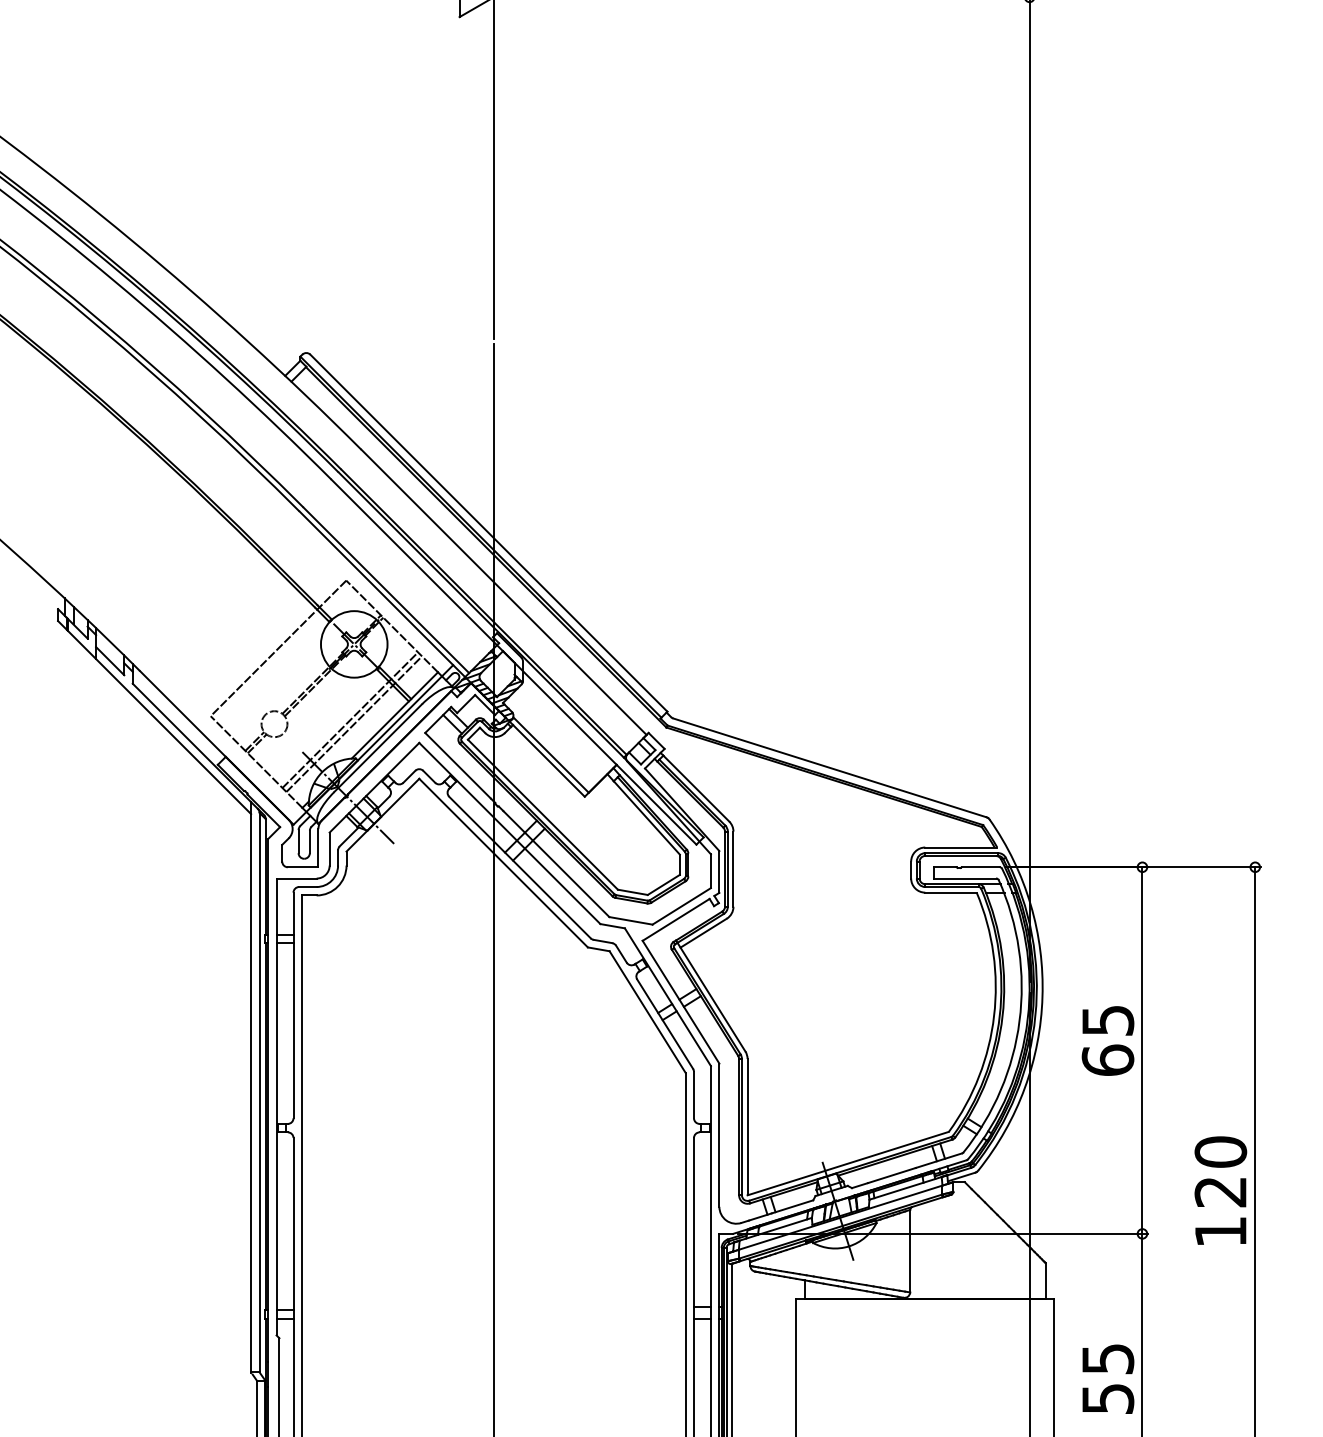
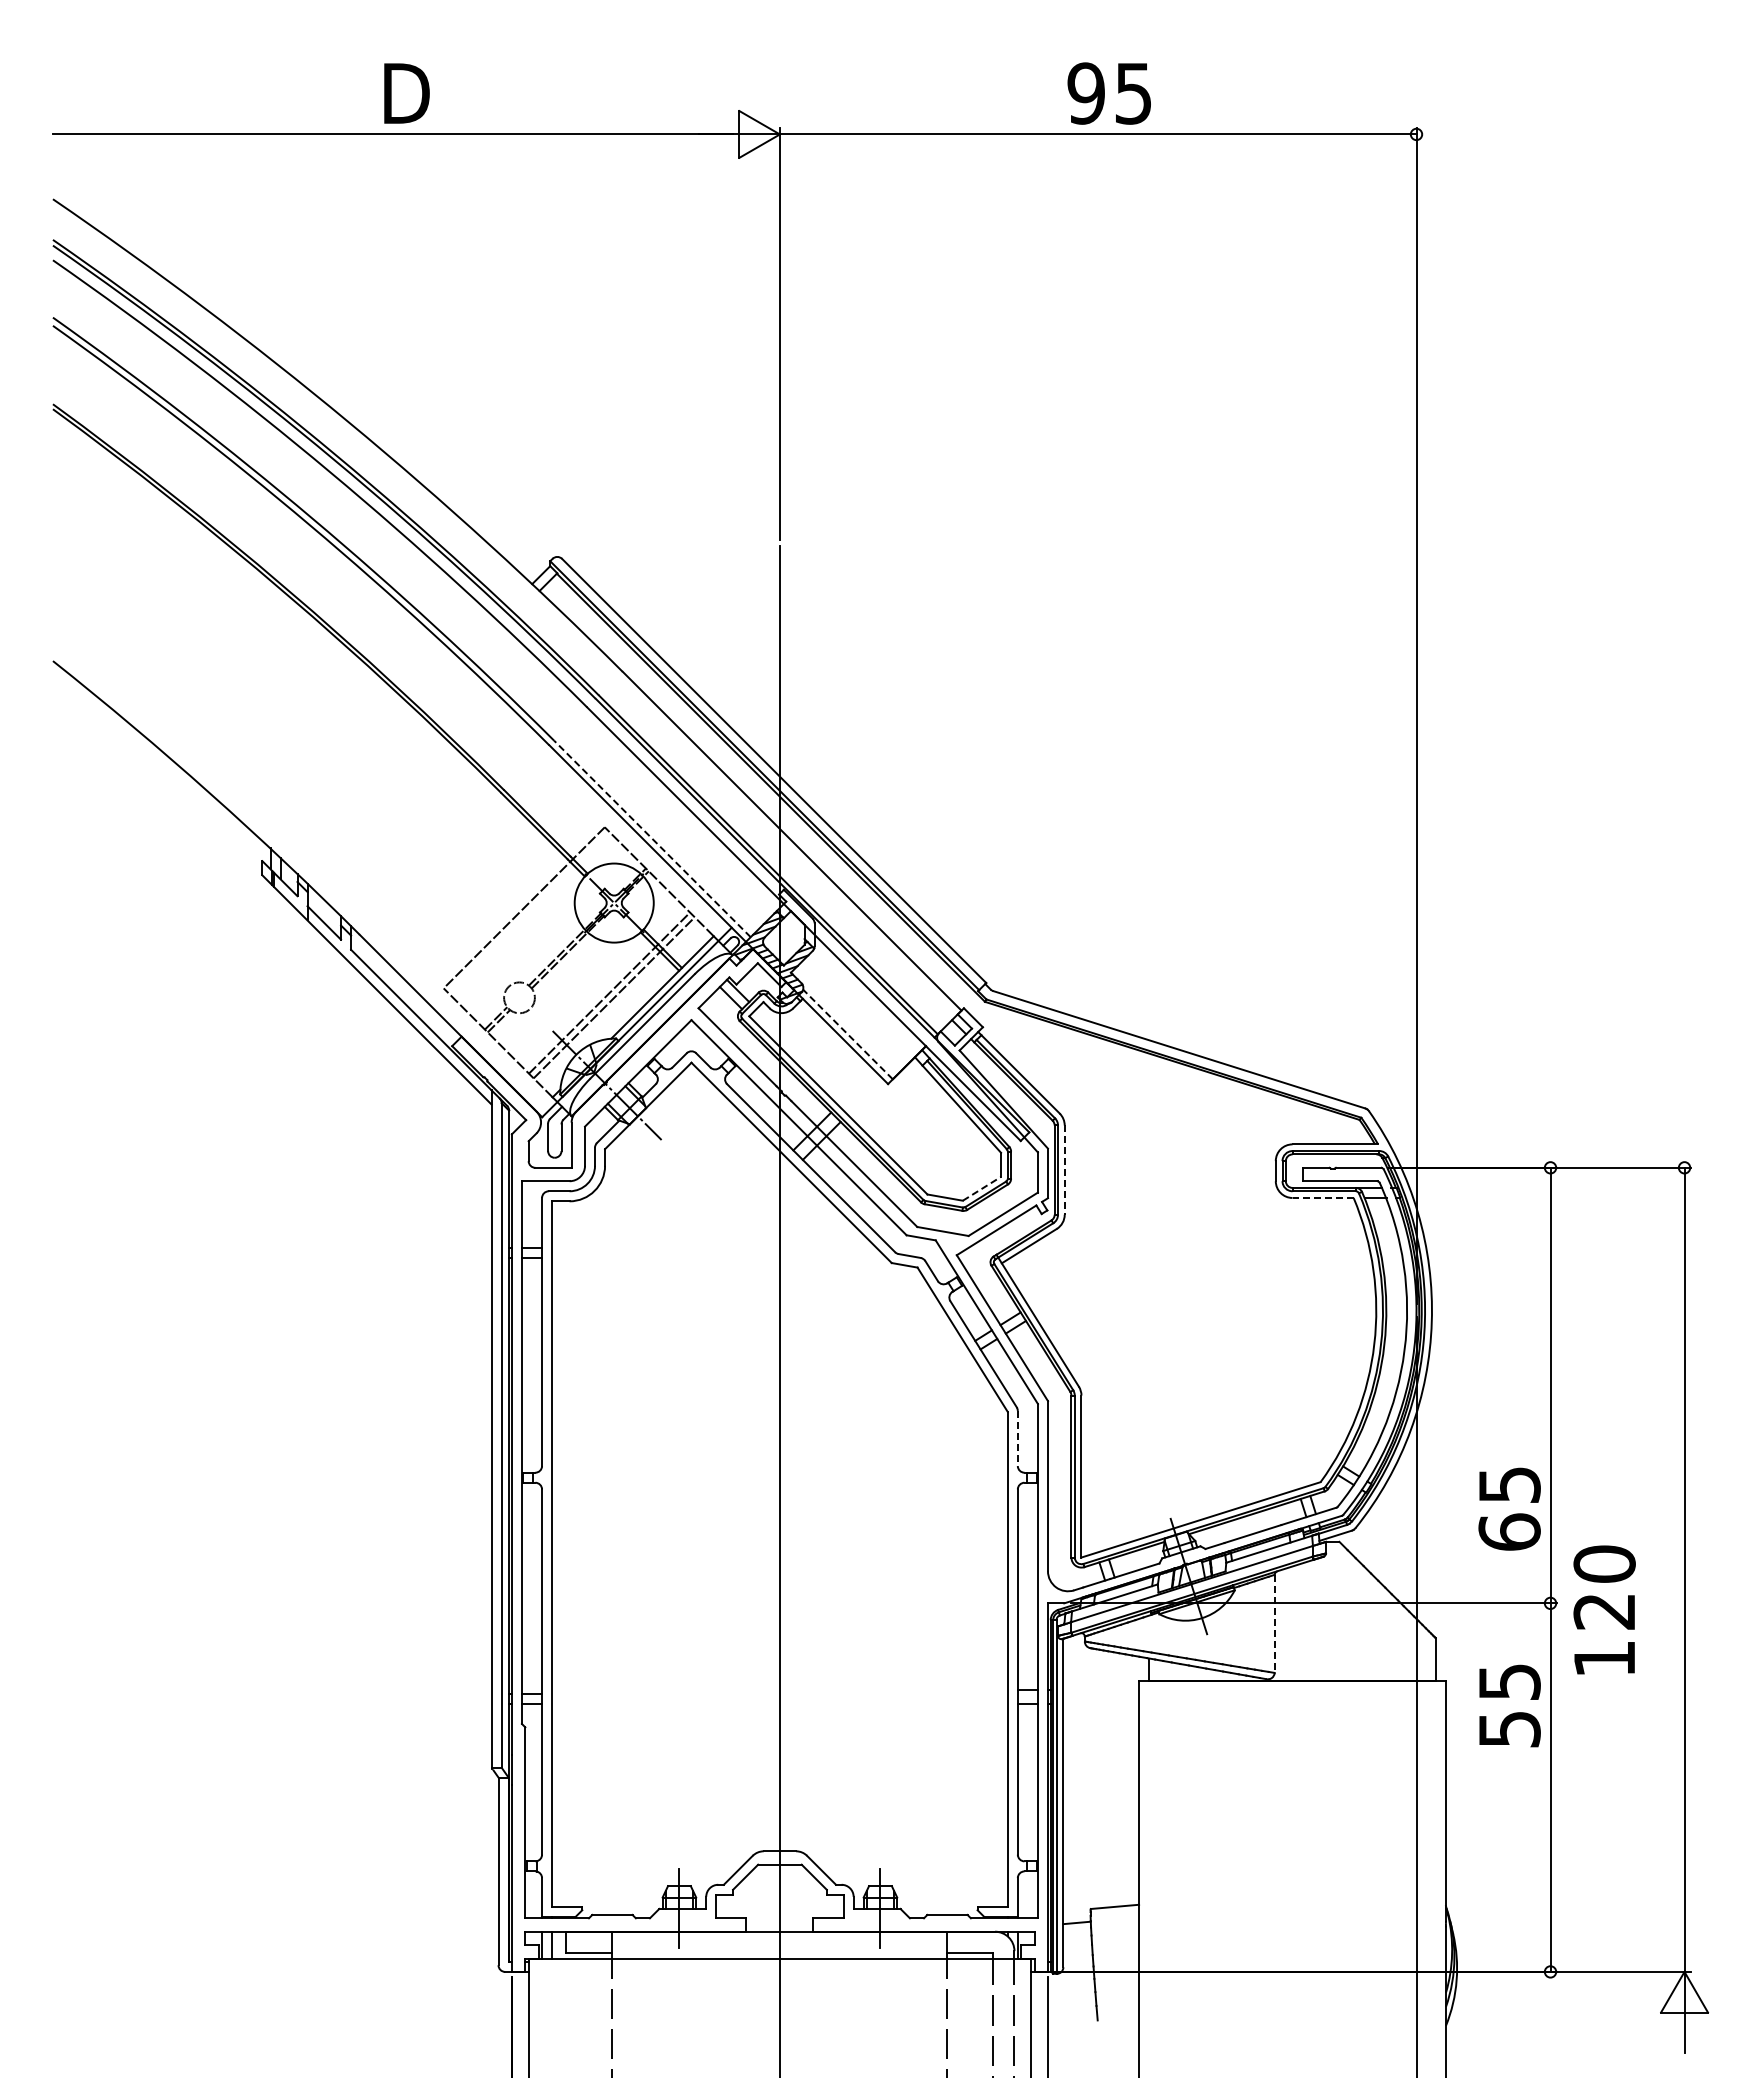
line: (386, 590) -> (652, 838), solid -> dashed
line: (550, 755) -> (847, 1034), solid -> dashed
line: (733, 869) -> (1064, 1170), solid -> dashed
line: (663, 884) -> (981, 1188), solid -> dashed
line: (951, 892) -> (1323, 1197), solid -> dashed
text: (1107, 1040) -> (1509, 1508), moved
line: (693, 1095) -> (1017, 1438), solid -> dashed
text: (1220, 1190) -> (1604, 1609), moved
line: (910, 1251) -> (1274, 1624), solid -> dashed
text: (1107, 1378) -> (1509, 1705), moved

